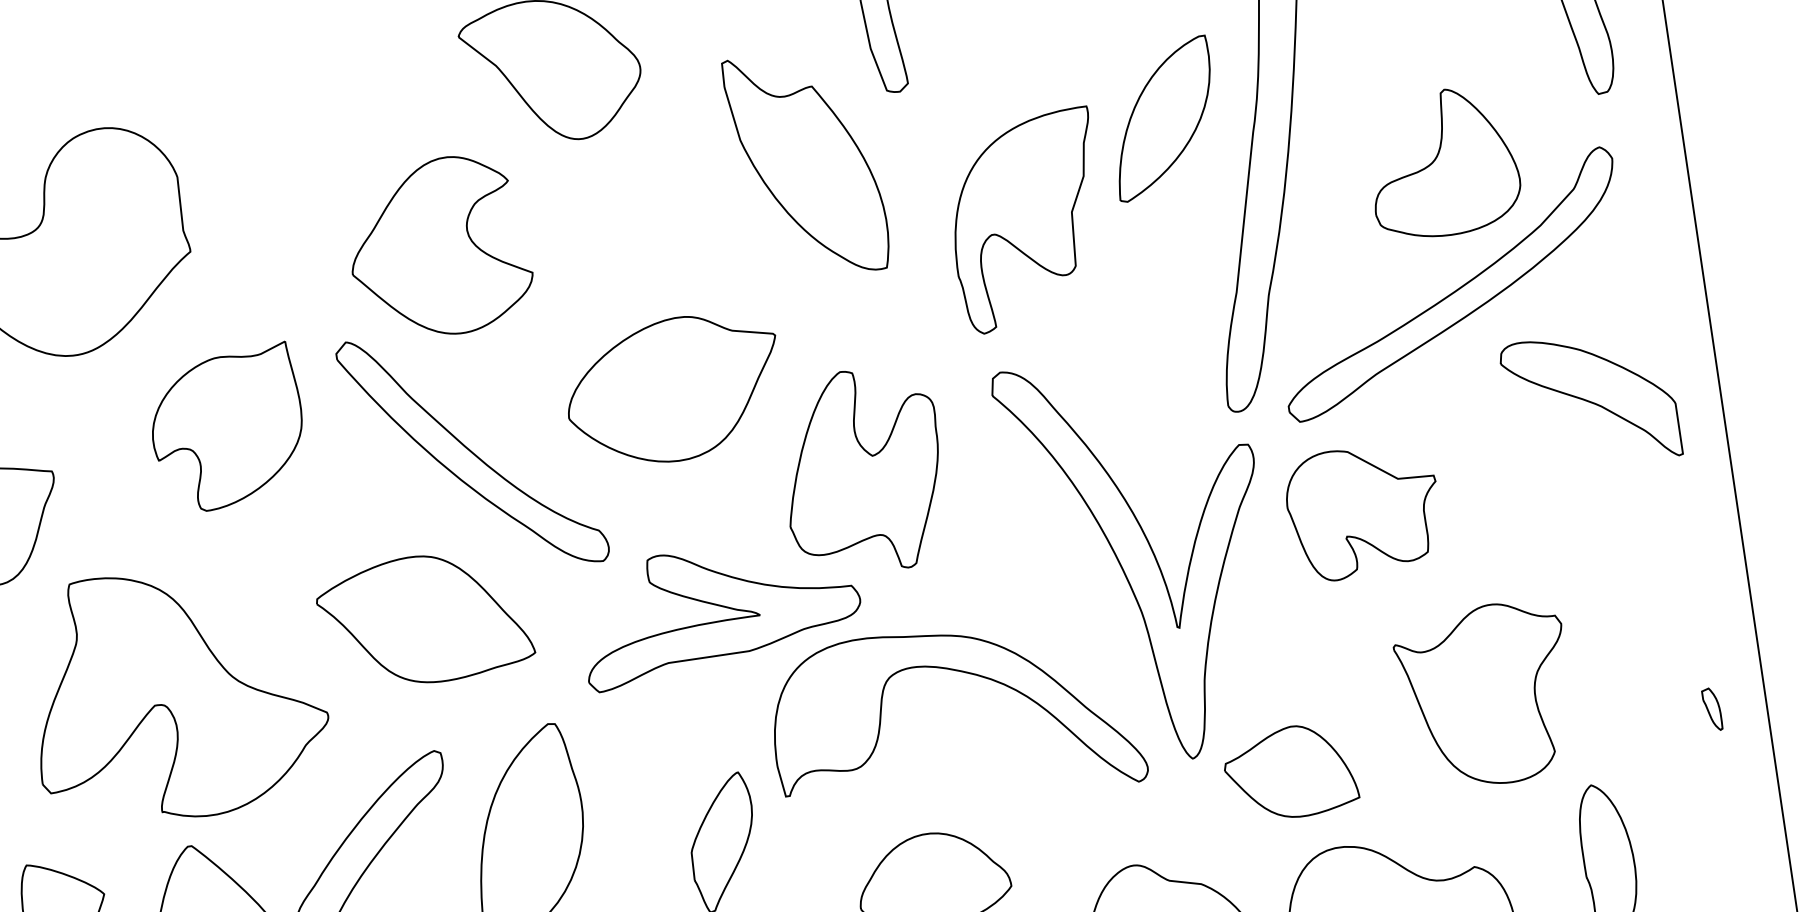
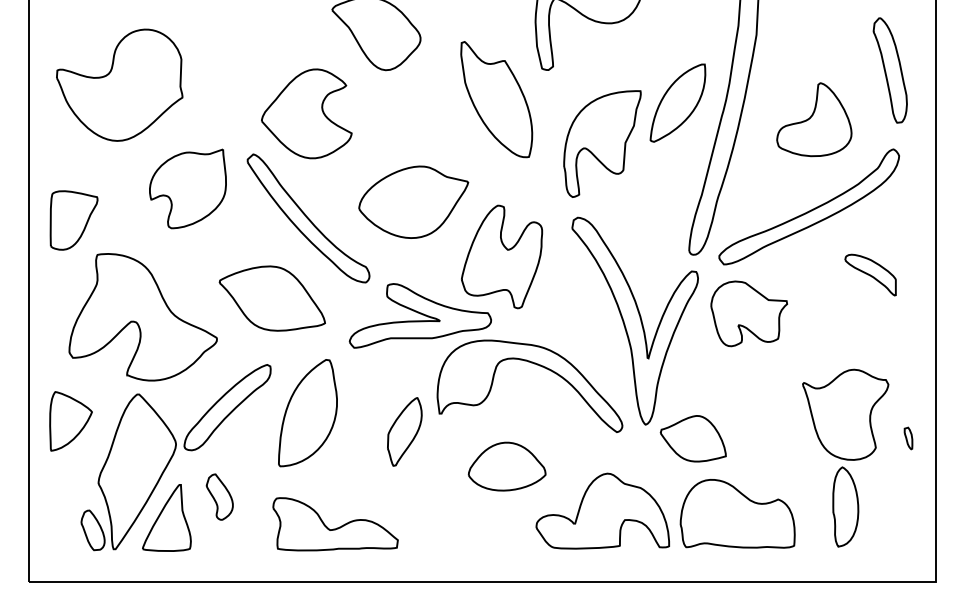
part: (1443, 162) -> (814, 119), moved
part: (1590, 399) -> (870, 274), size x0.6
part: (1485, 695) -> (845, 414), moved

